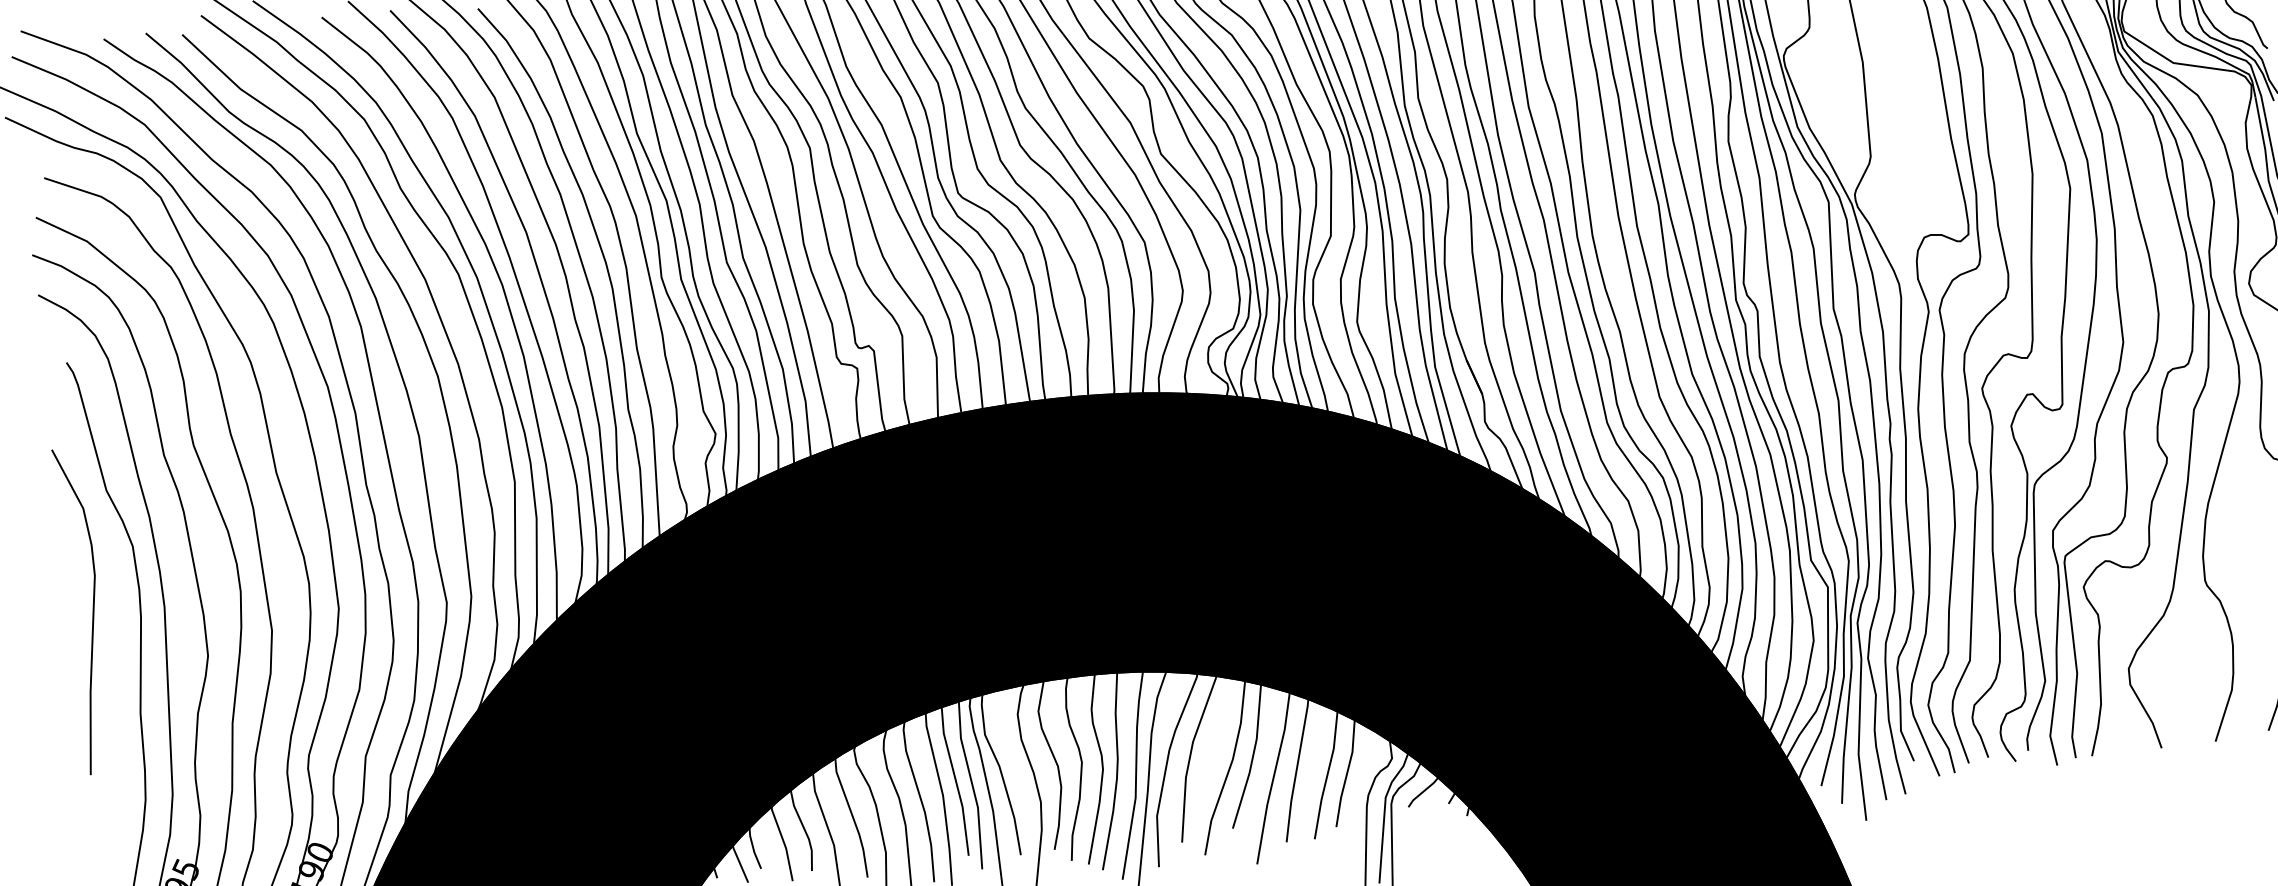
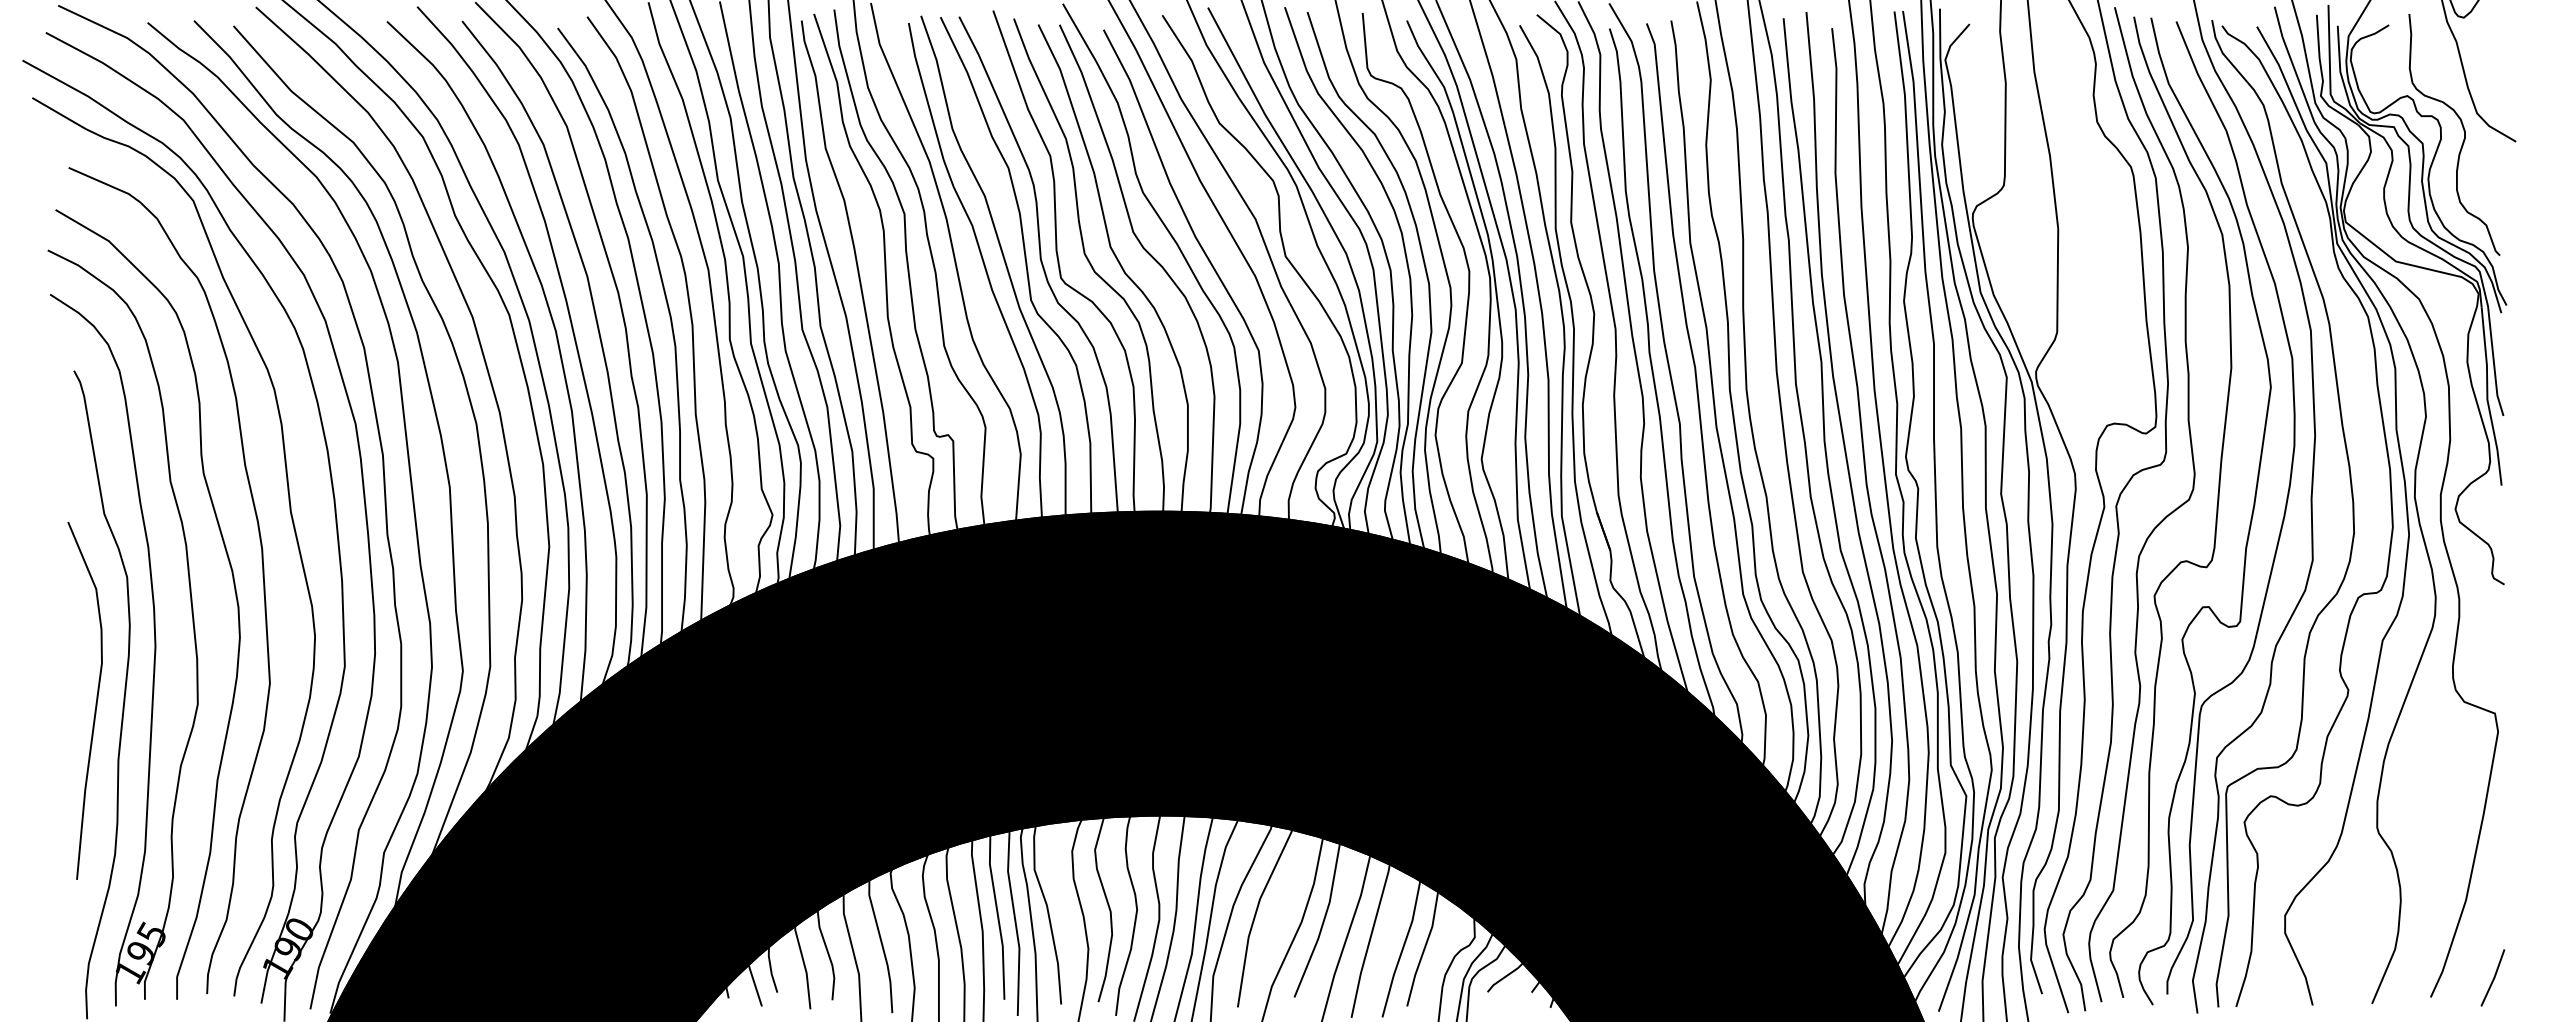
curve: (92, 611) -> (95, 702), moved

